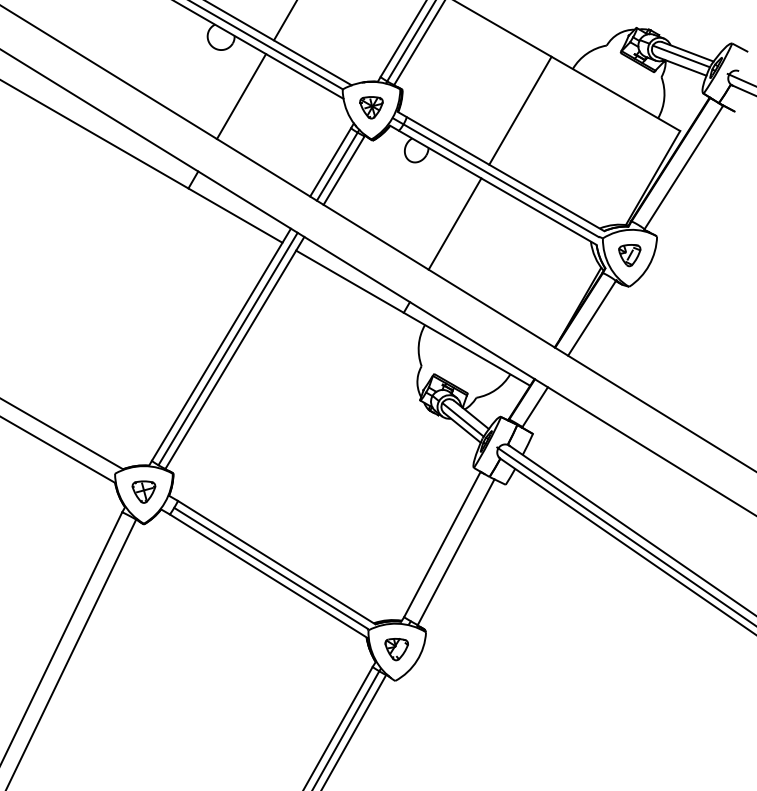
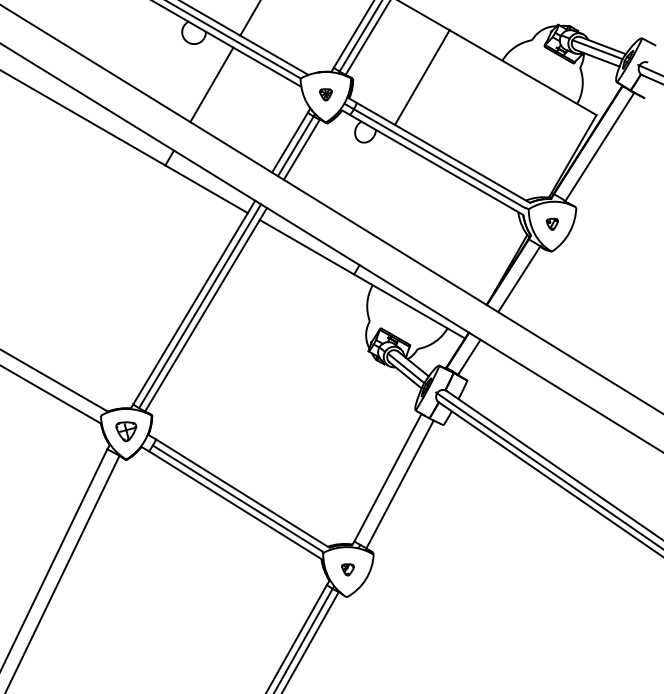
part: (371, 107) -> (325, 94), size x0.6
line: (520, 110) -> (422, 77), moved
line: (455, 223) -> (399, 196), removed
part: (629, 255) -> (552, 224), size x0.6
part: (396, 649) -> (347, 569), size x0.6

